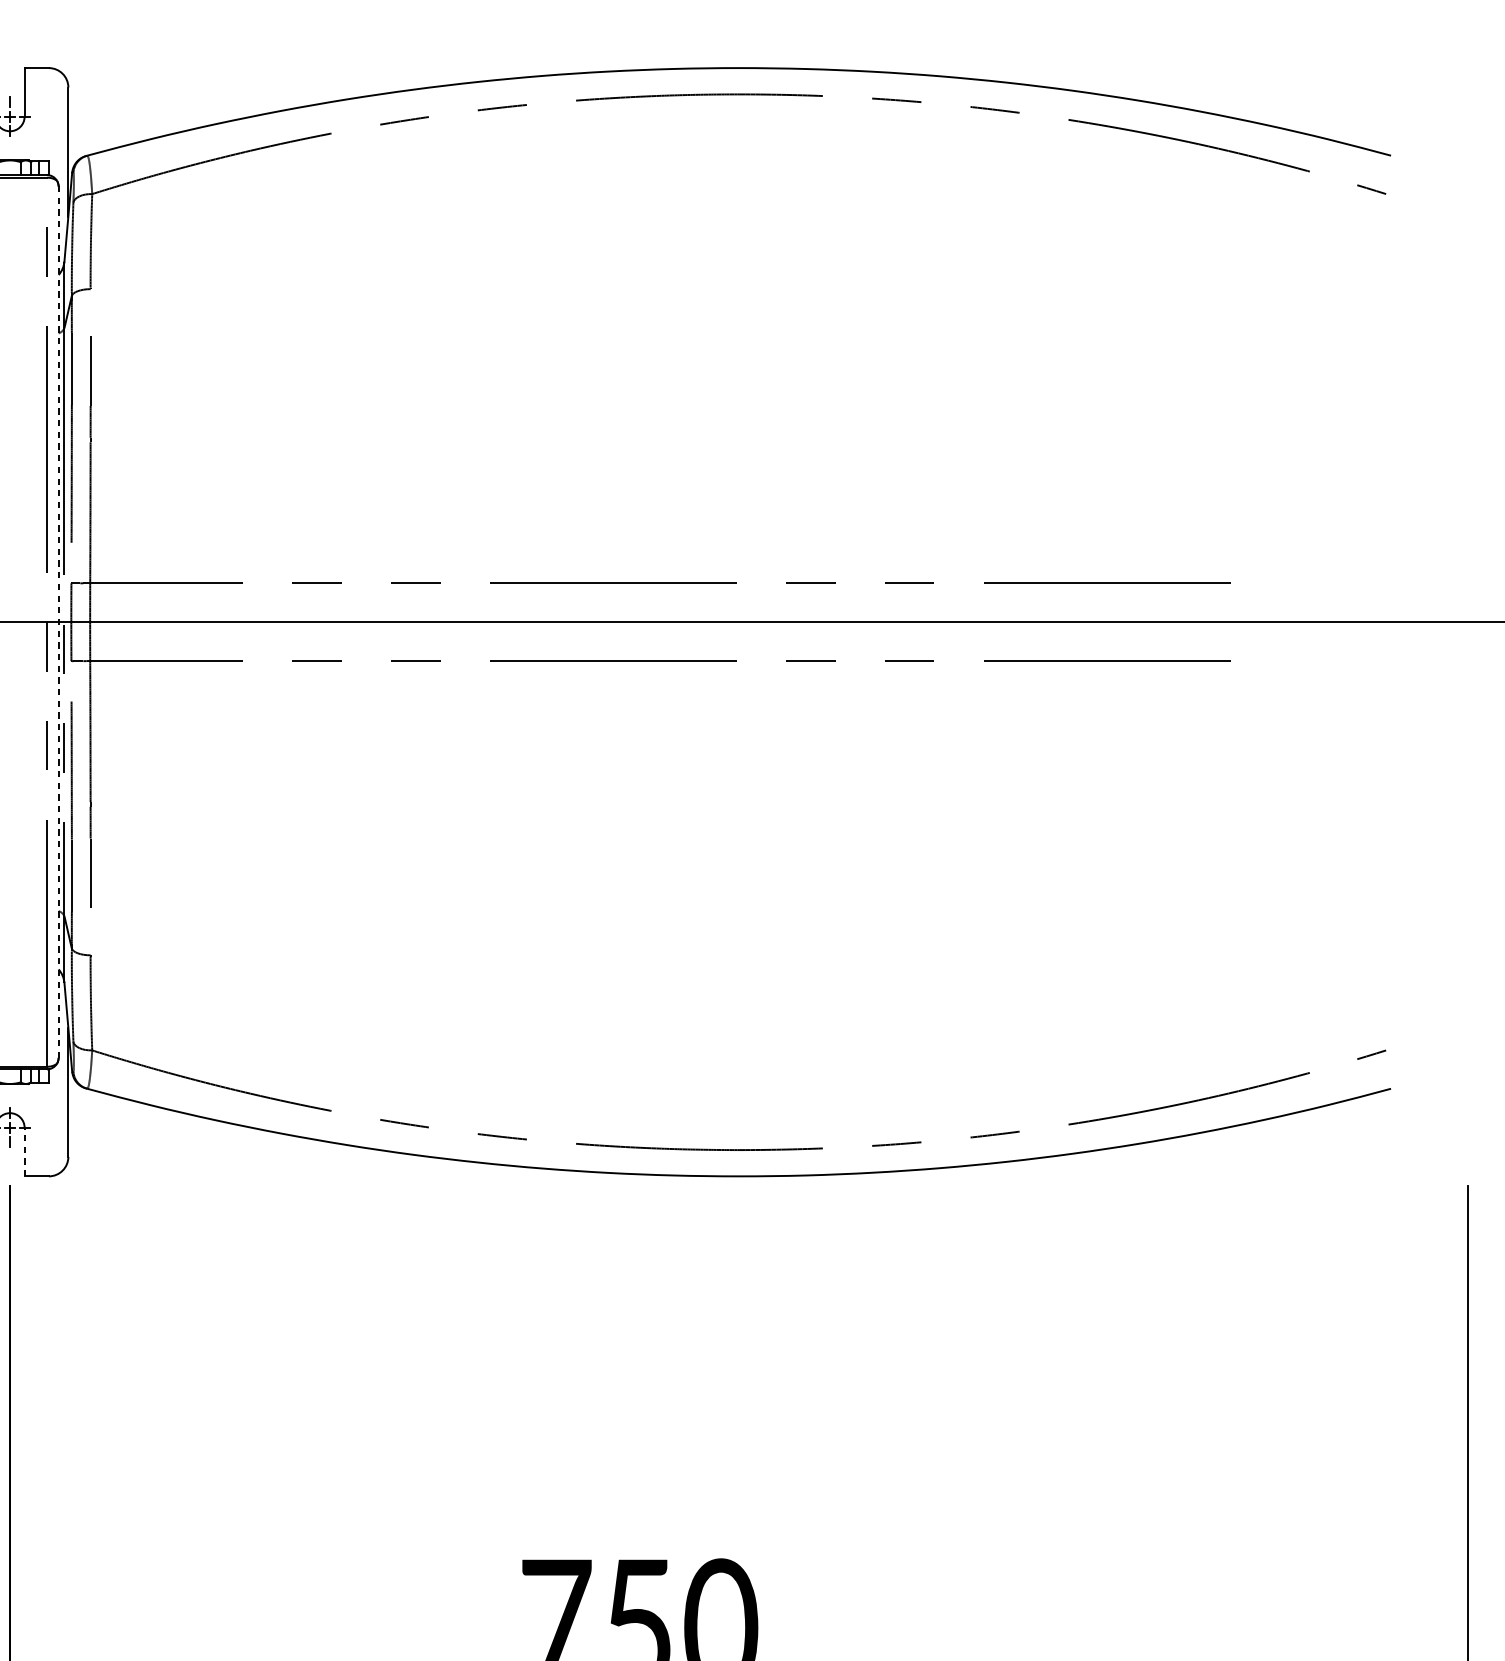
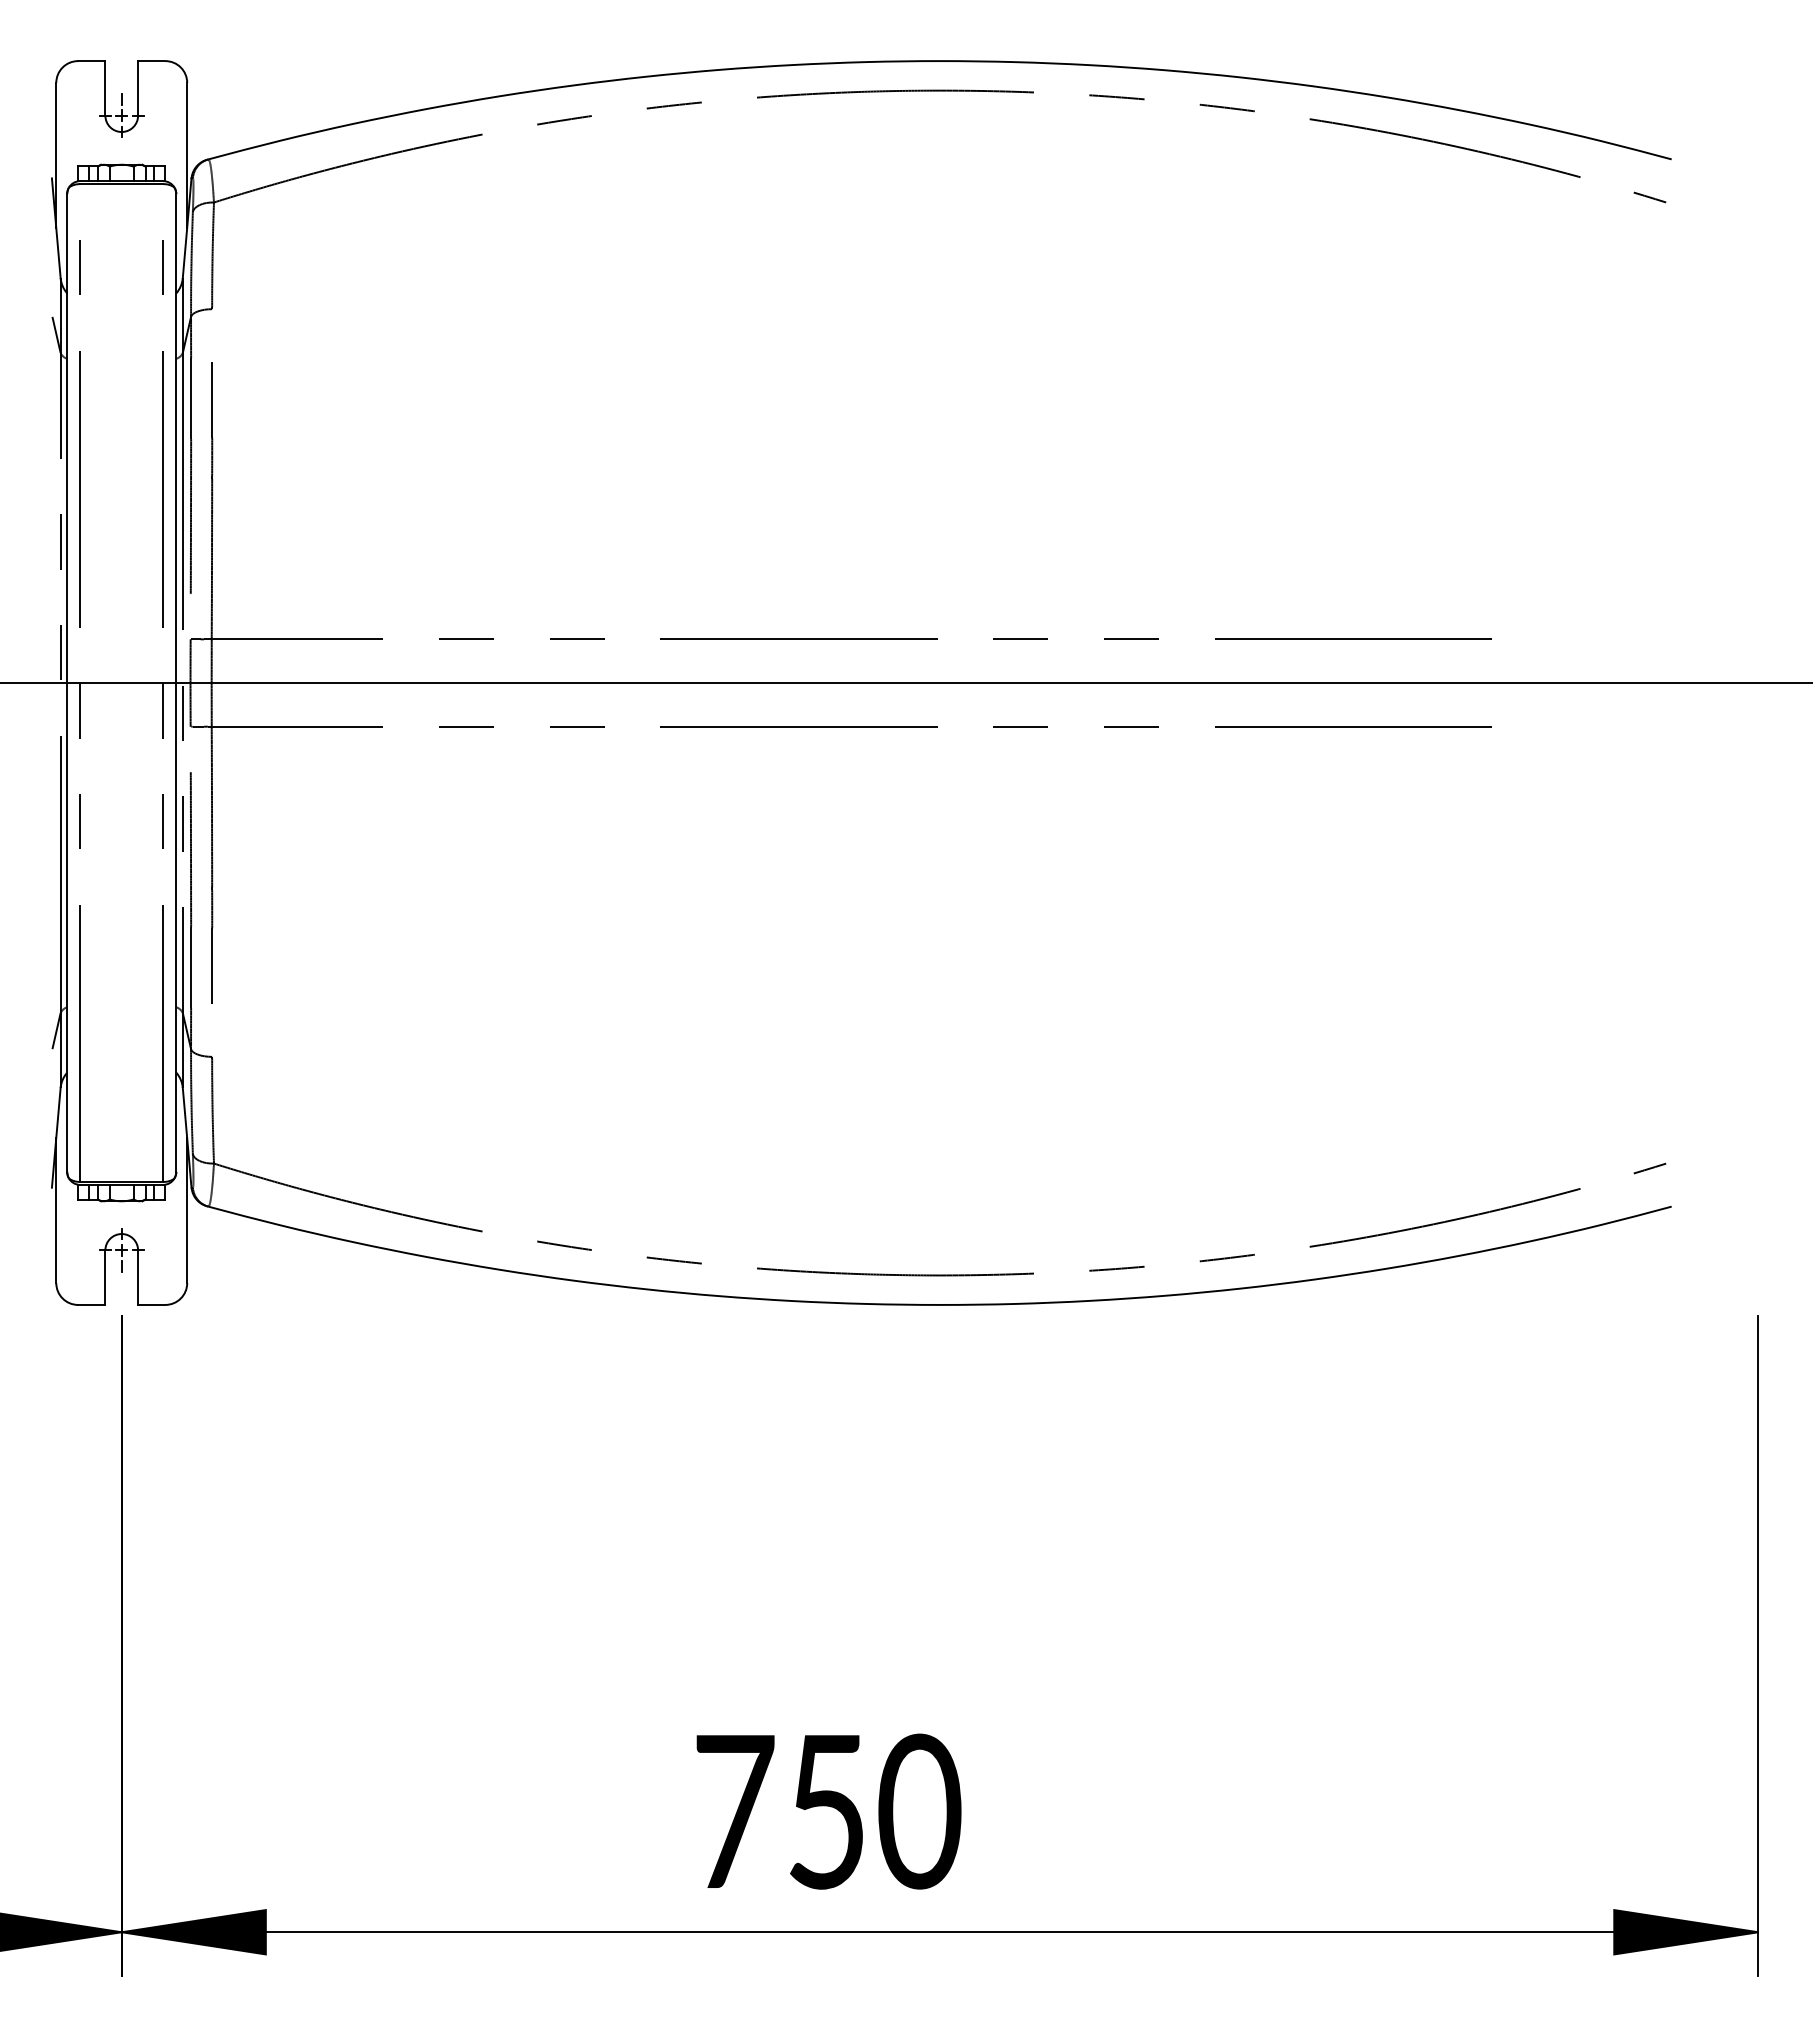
line: (58, 621) -> (176, 682), dashed -> solid
line: (24, 1151) -> (138, 1277), dashed -> solid

